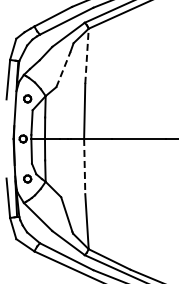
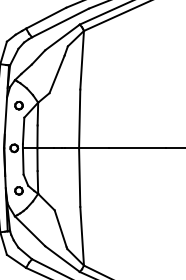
line: (87, 56) -> (82, 60), dashed -> solid
line: (63, 69) -> (57, 74), dashed -> solid
line: (84, 166) -> (79, 177), dashed -> solid

